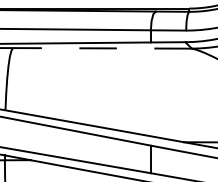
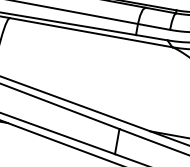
line: (101, 48) -> (90, 32), dashed -> solid

